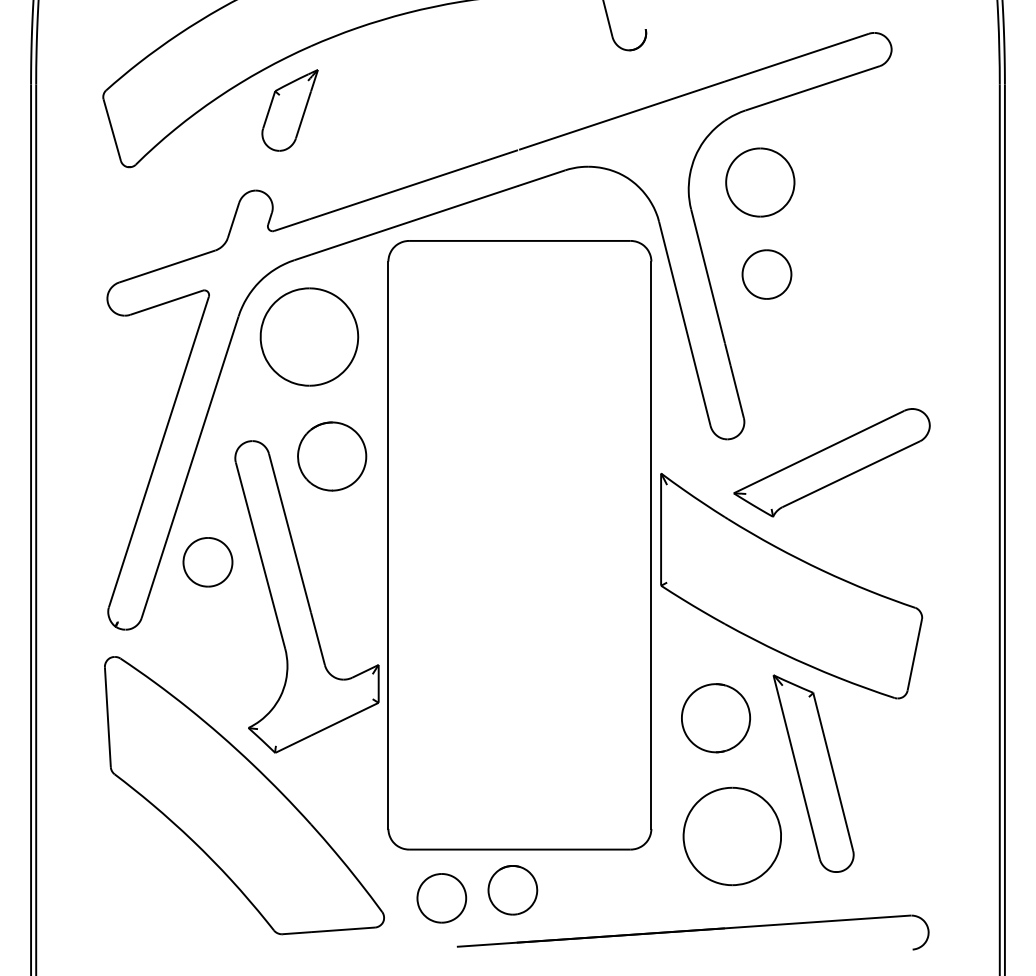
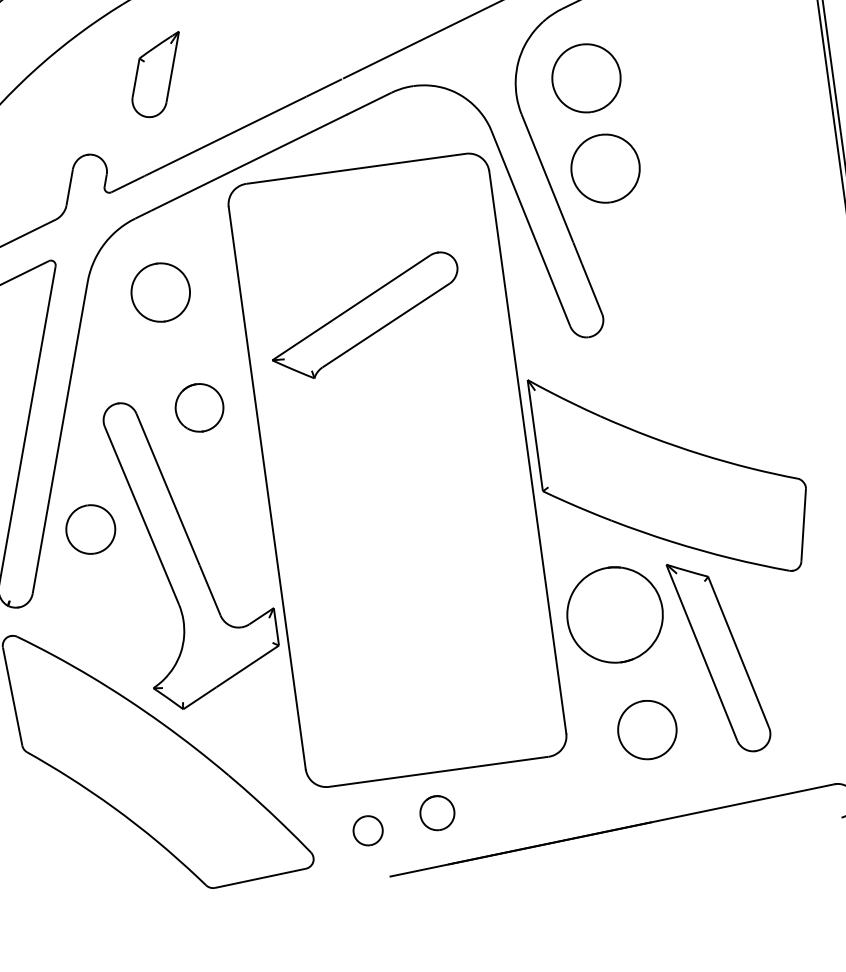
part: (289, 110) -> (156, 75), moved
part: (766, 274) -> (605, 168), size x1.4
part: (309, 336) -> (160, 292), size x0.6
part: (332, 456) -> (199, 407), size x0.7
part: (831, 462) -> (364, 316), moved
part: (716, 718) -> (615, 615), size x1.4
part: (731, 836) -> (646, 730), size x0.6
part: (512, 890) -> (437, 813), size x0.7
part: (441, 898) -> (367, 830), size x0.6

